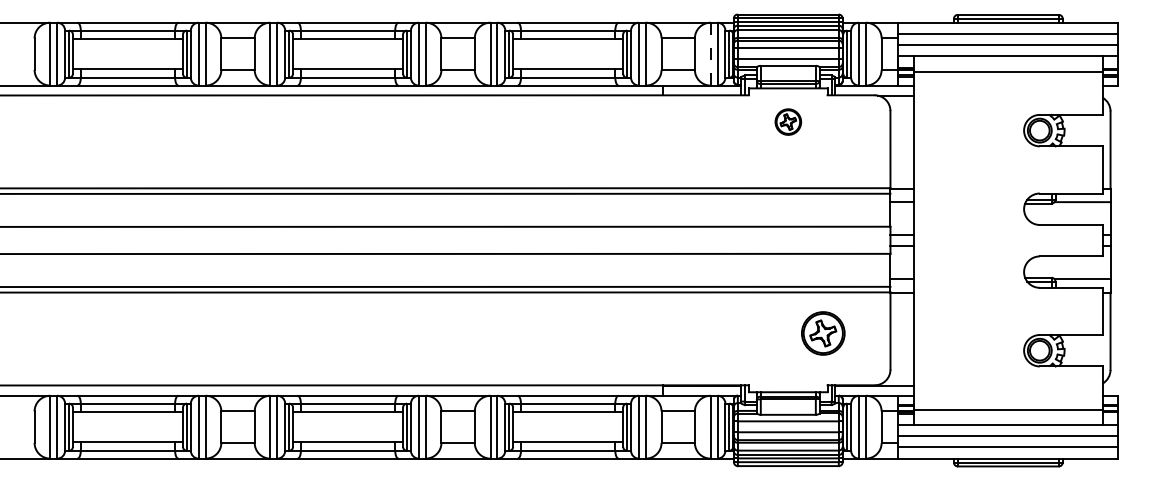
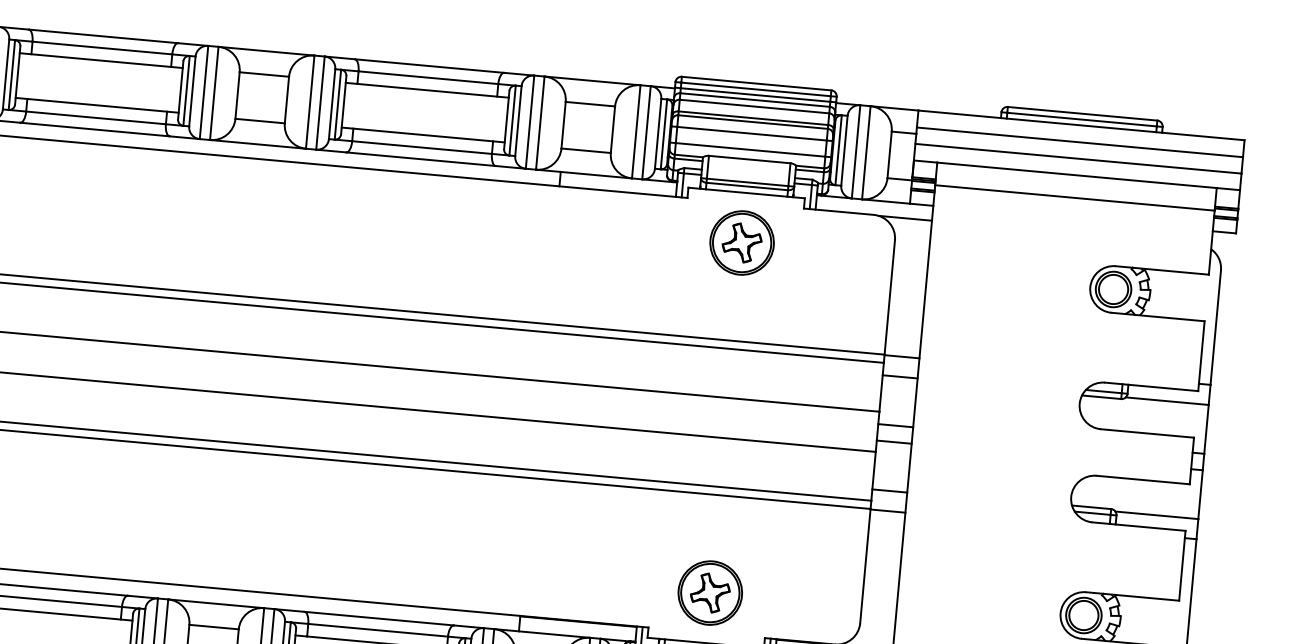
line: (710, 54) -> (636, 132), dashed -> solid
part: (788, 121) -> (742, 242), size x1.67
part: (823, 333) -> (710, 593), moved

